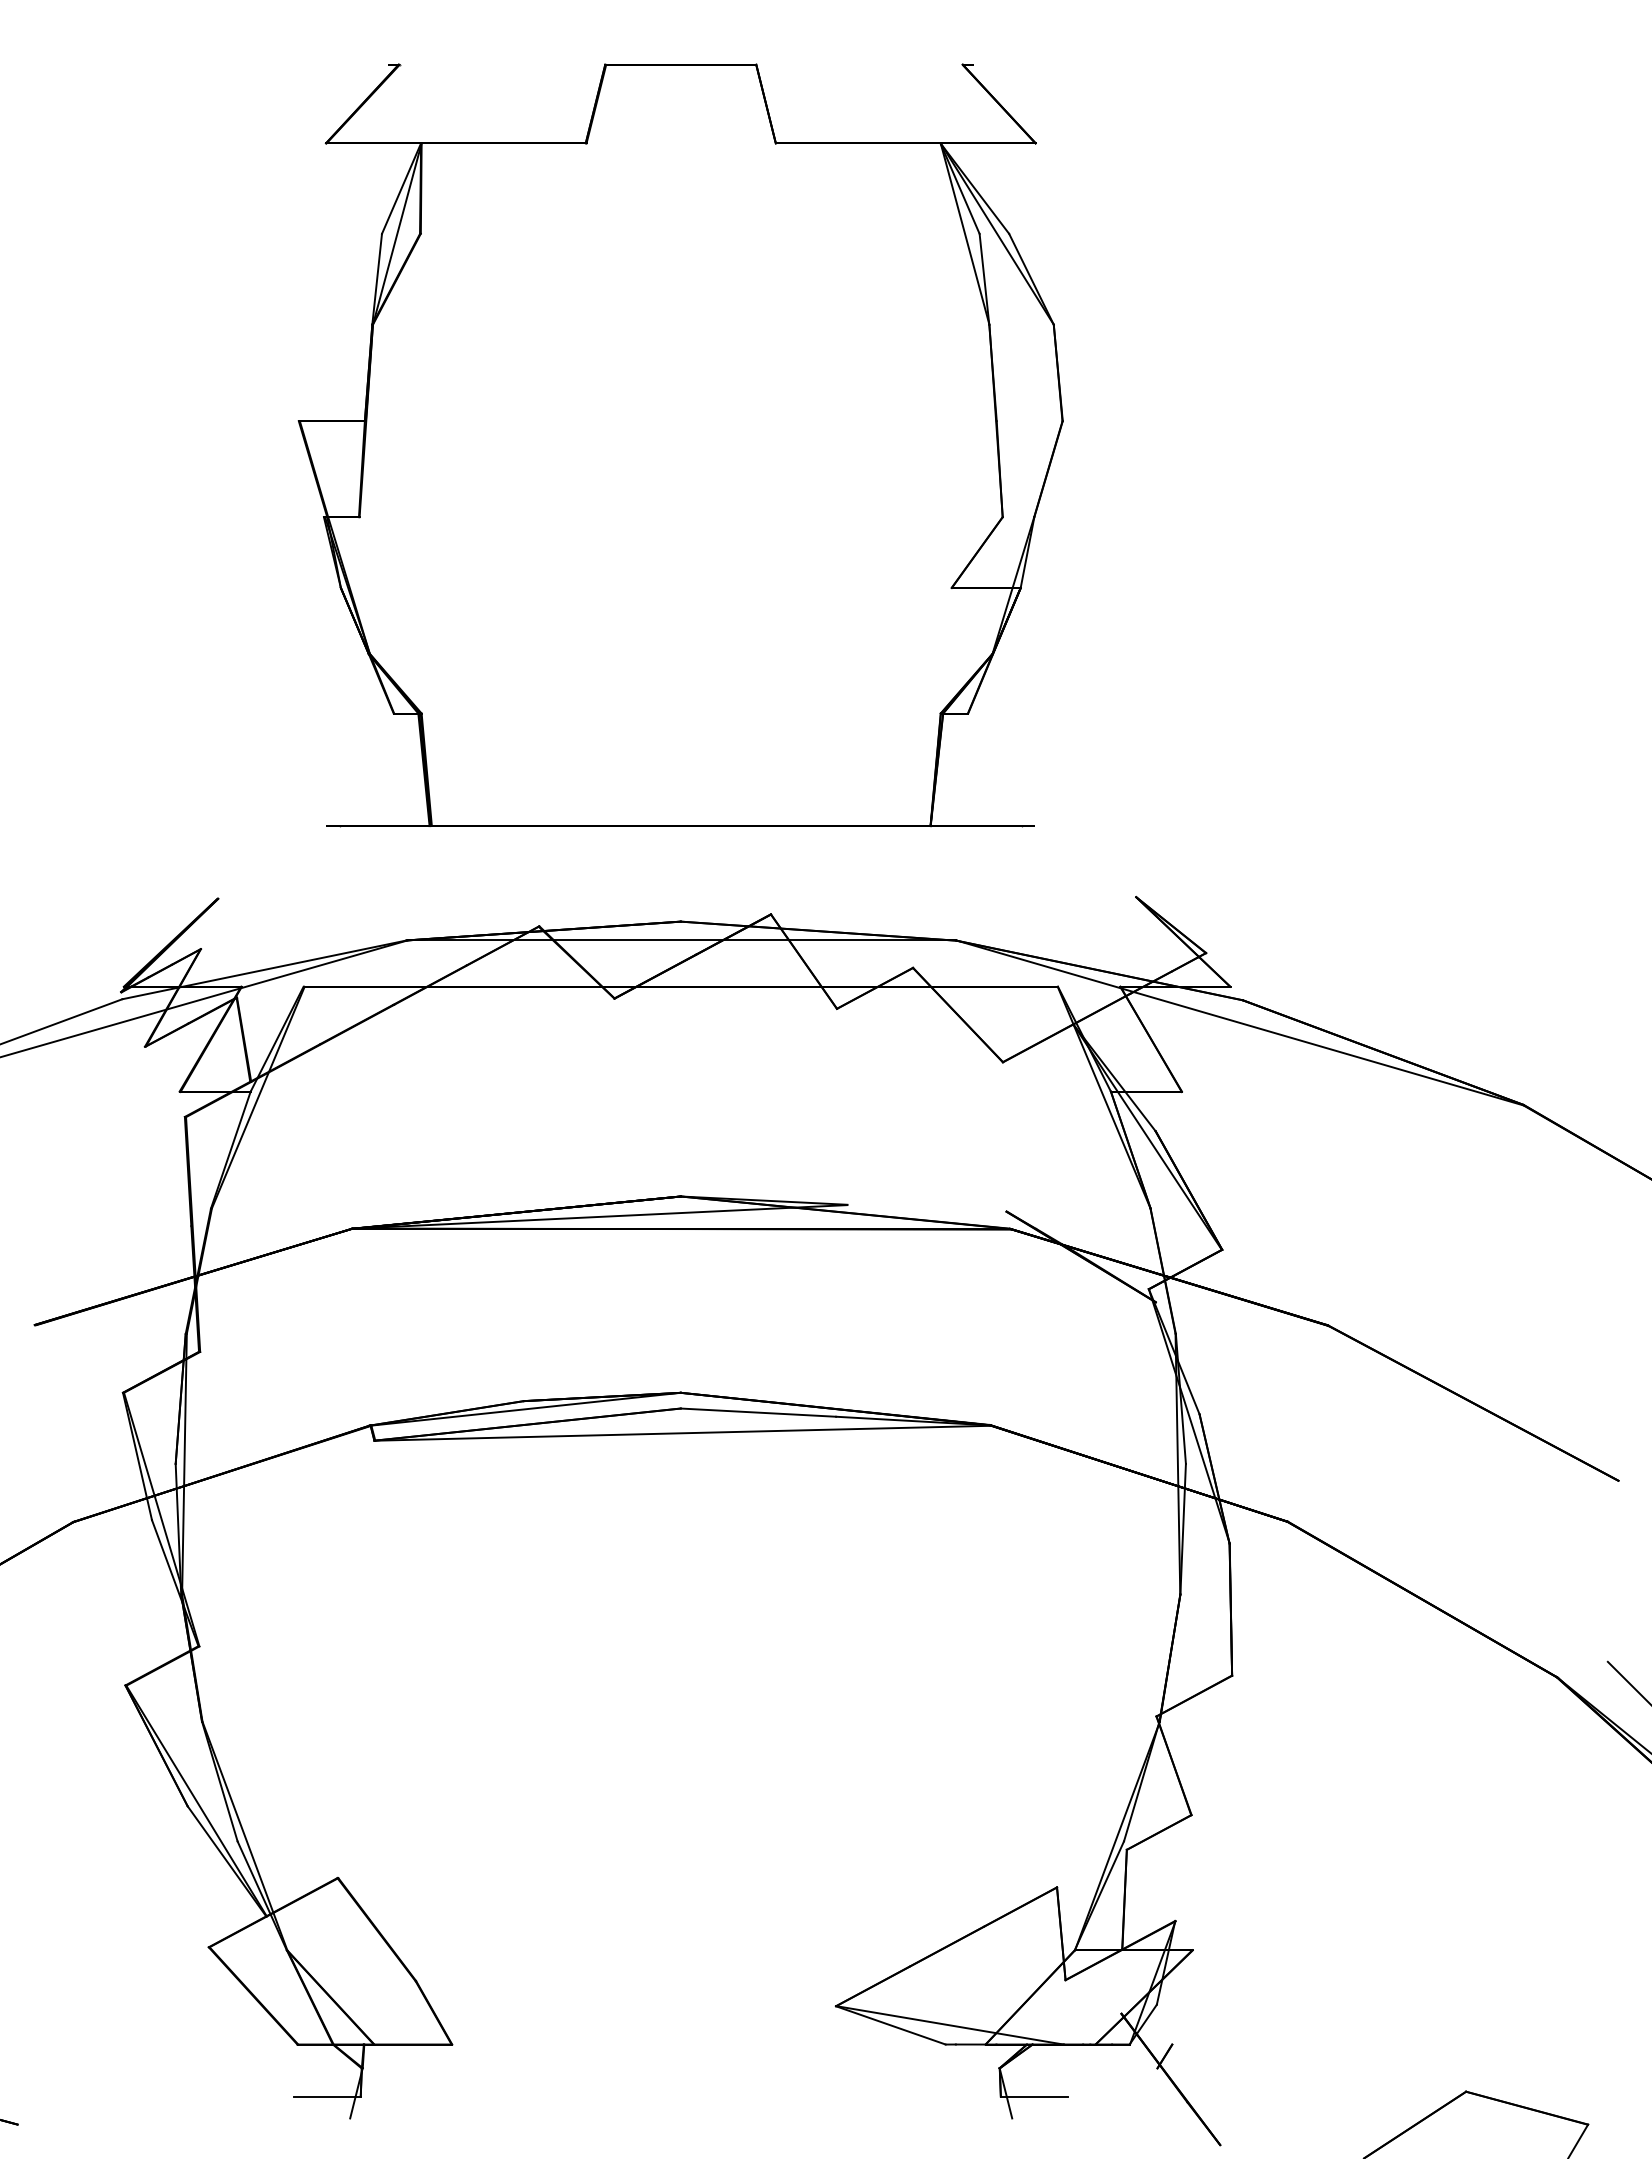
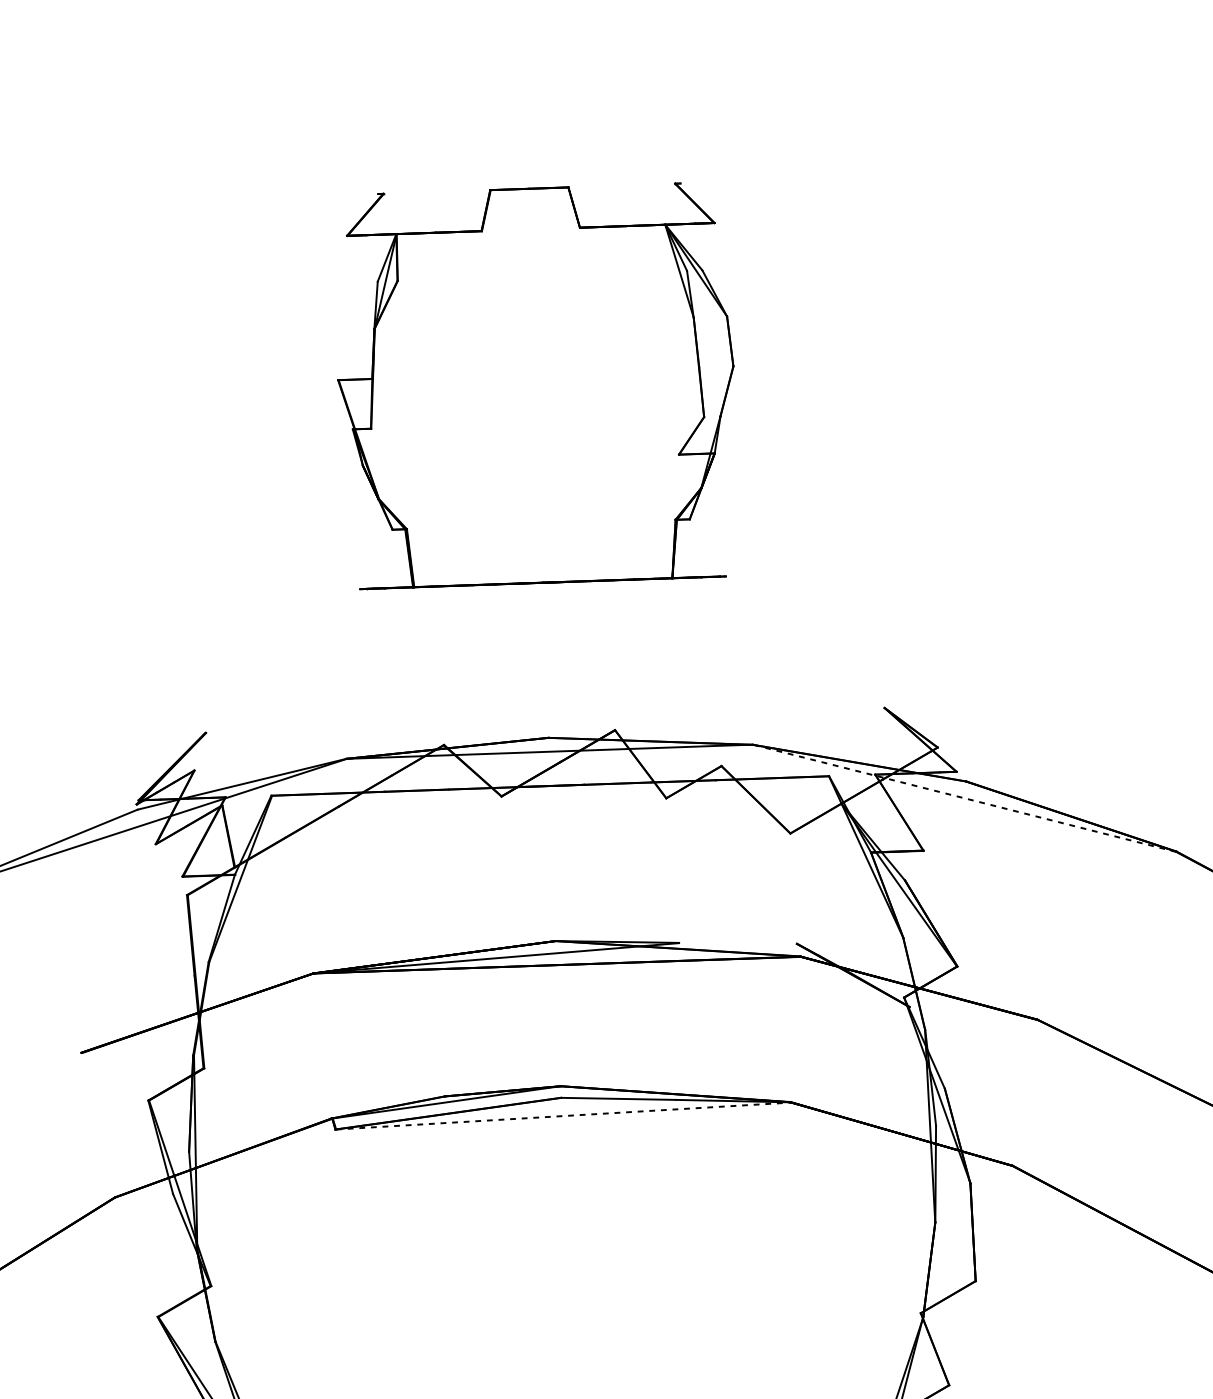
part: (680, 445) -> (536, 385), size x0.7
line: (1239, 1022) -> (964, 798), solid -> dashed
line: (683, 1433) -> (563, 1116), solid -> dashed

